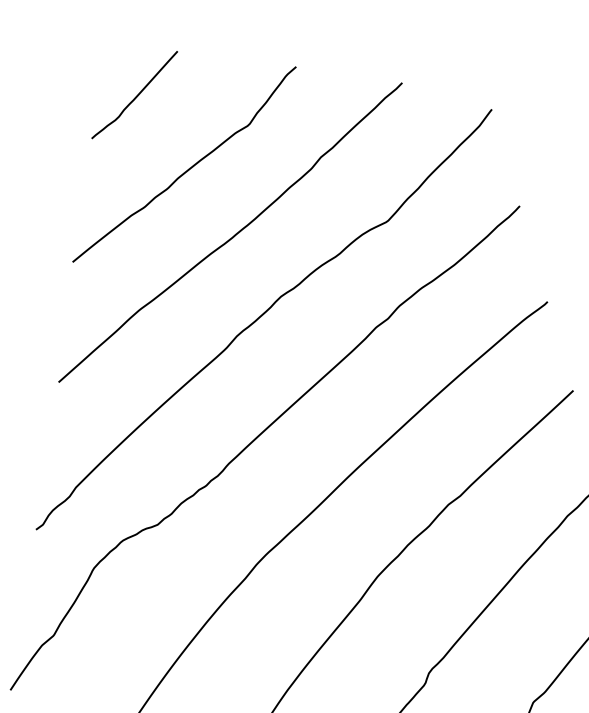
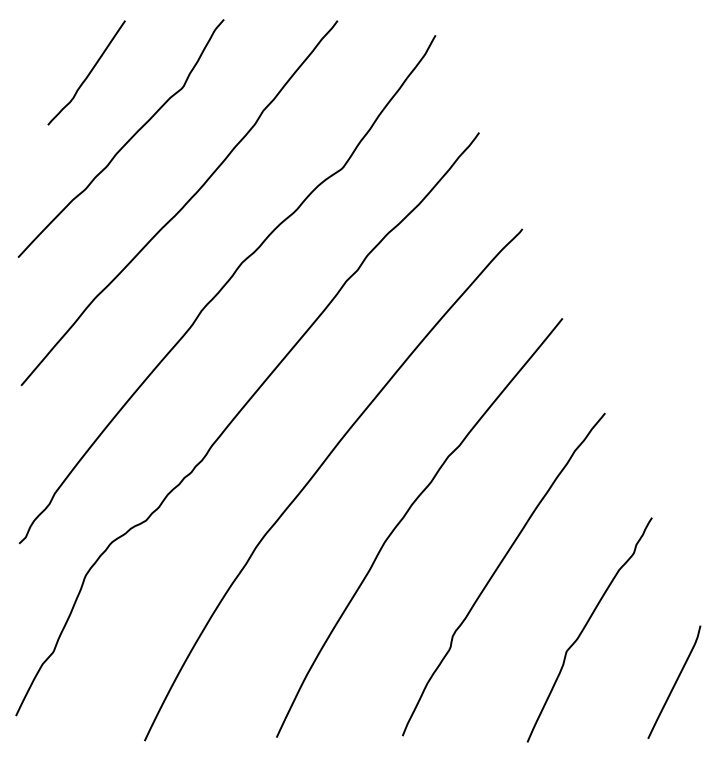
curve: (136, 95) -> (88, 73), moved

